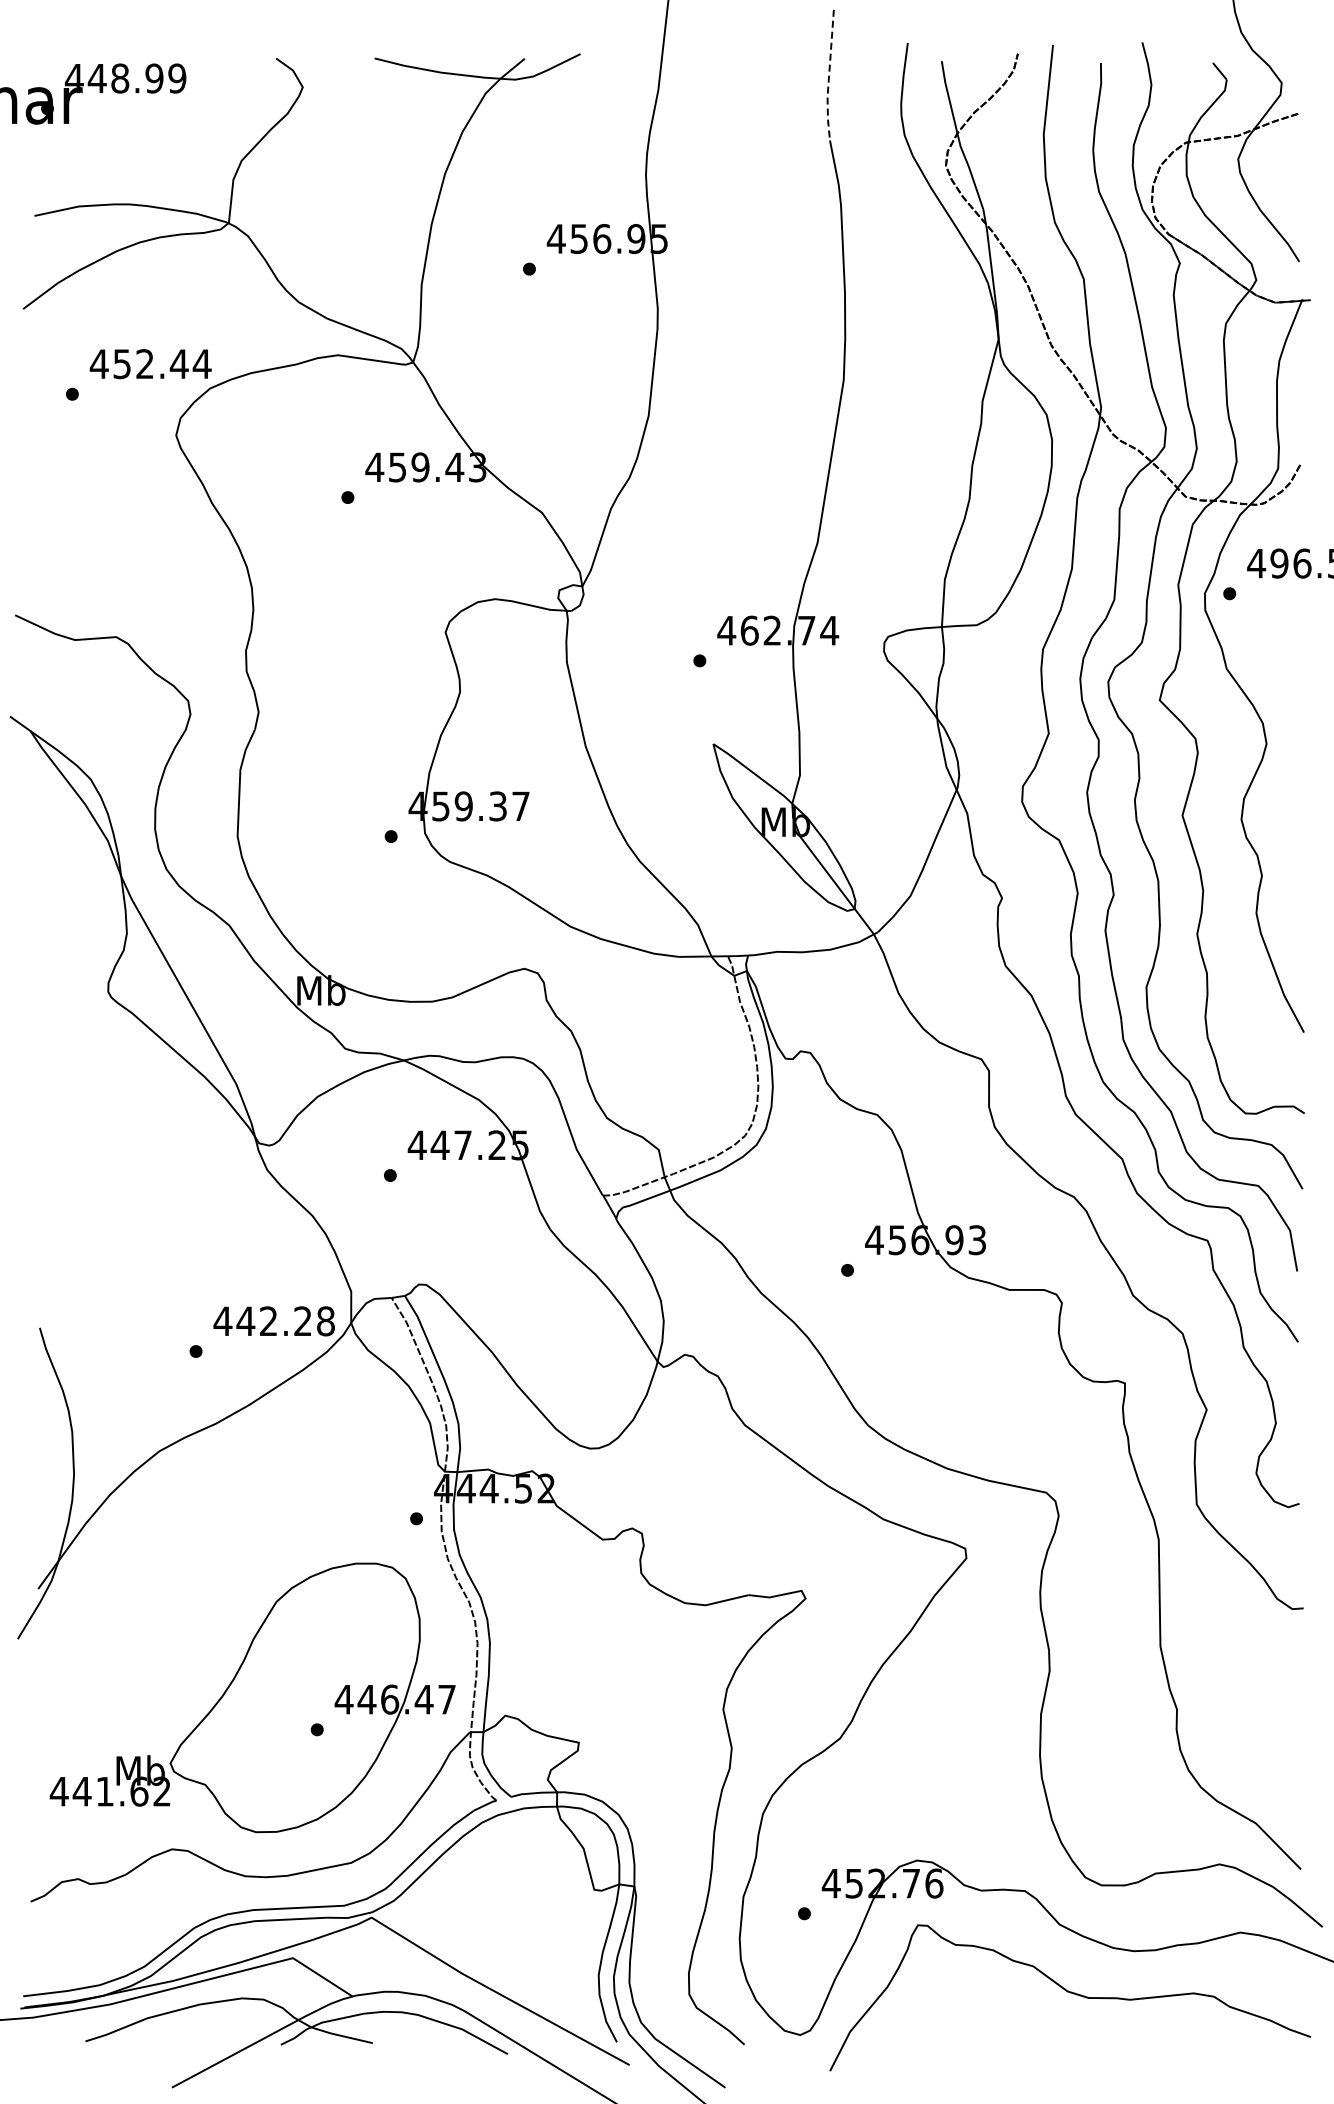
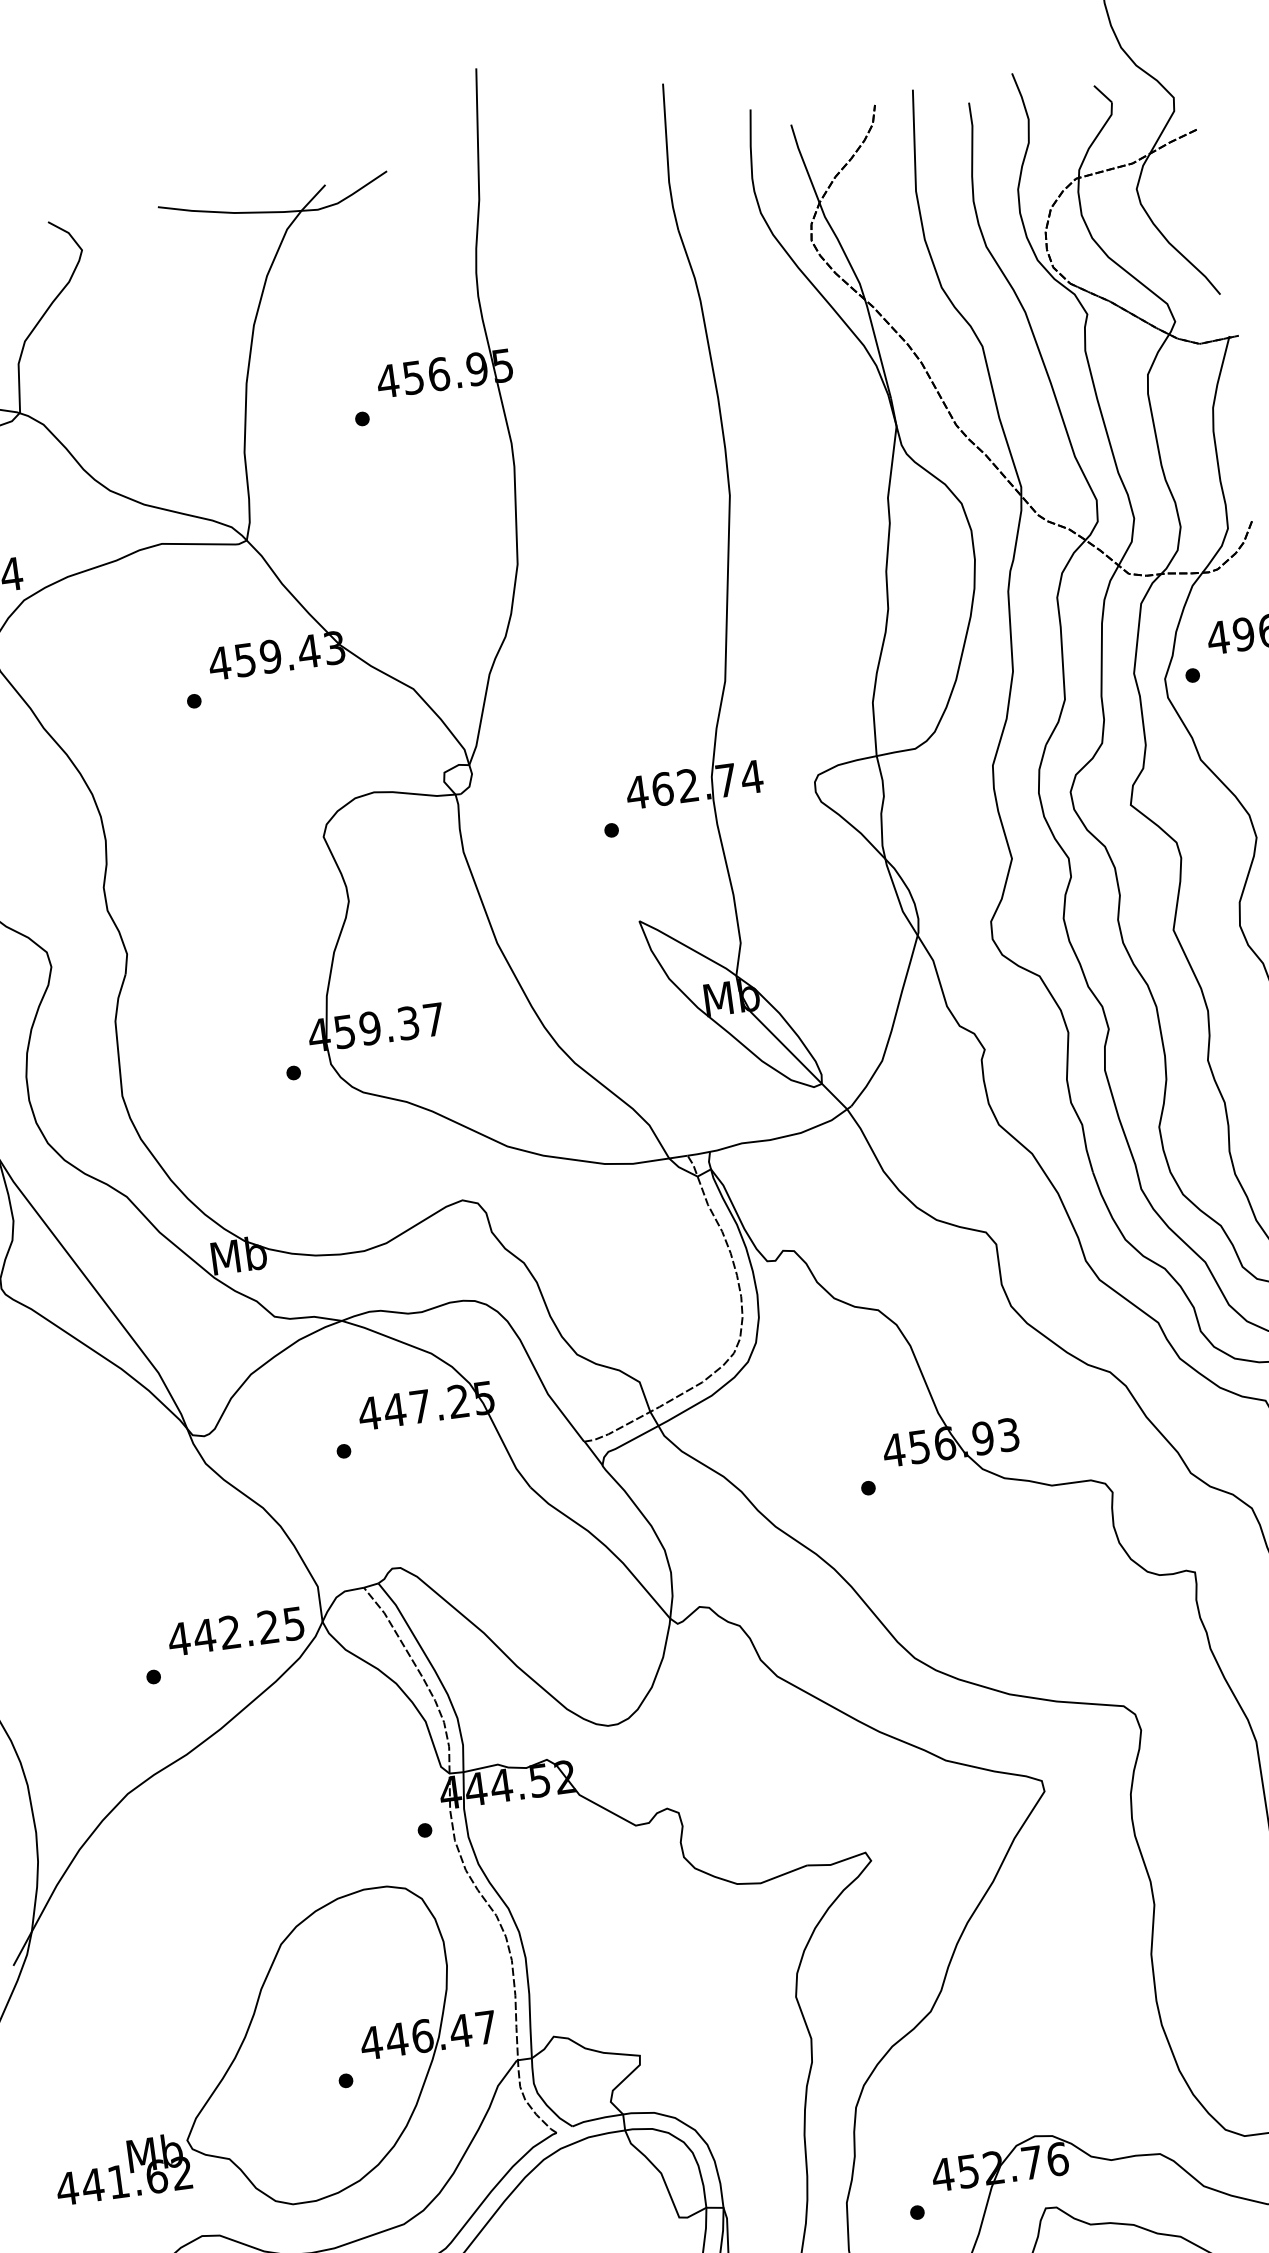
line: (829, 76) -> (668, 158), dashed -> solid
text: (325, 1321) -> (293, 1623), 442.28 -> 442.25

